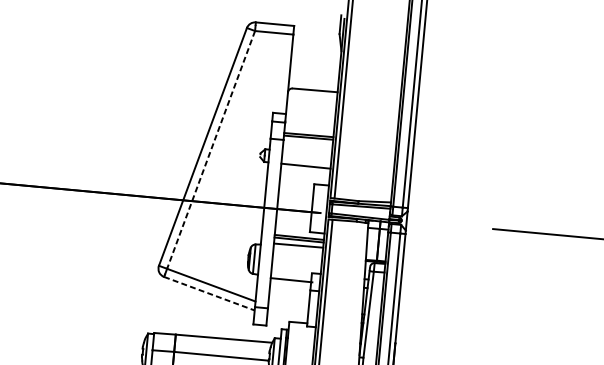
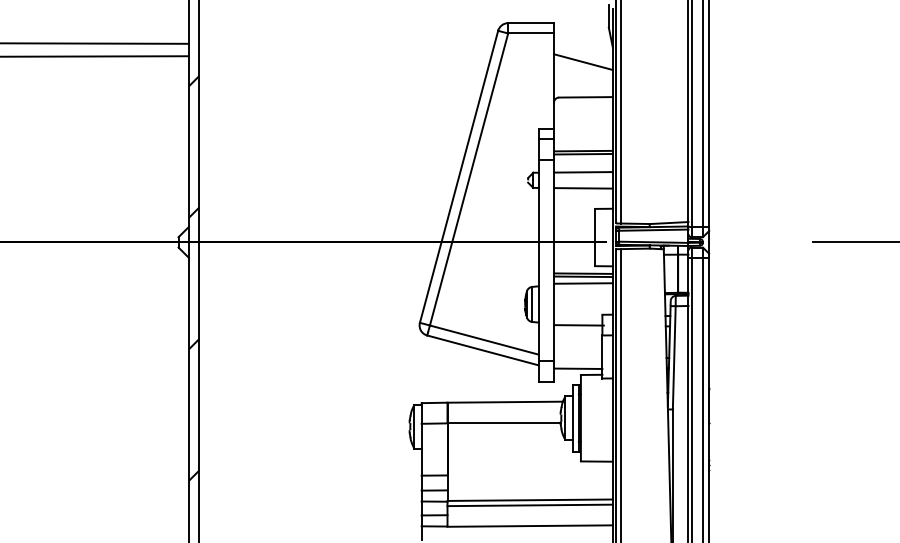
line: (315, 61) -> (583, 62), added
line: (210, 149) -> (468, 179), dashed -> solid
line: (307, 152) -> (583, 172), added
line: (209, 293) -> (482, 350), dashed -> solid
line: (287, 316) -> (578, 368), added

